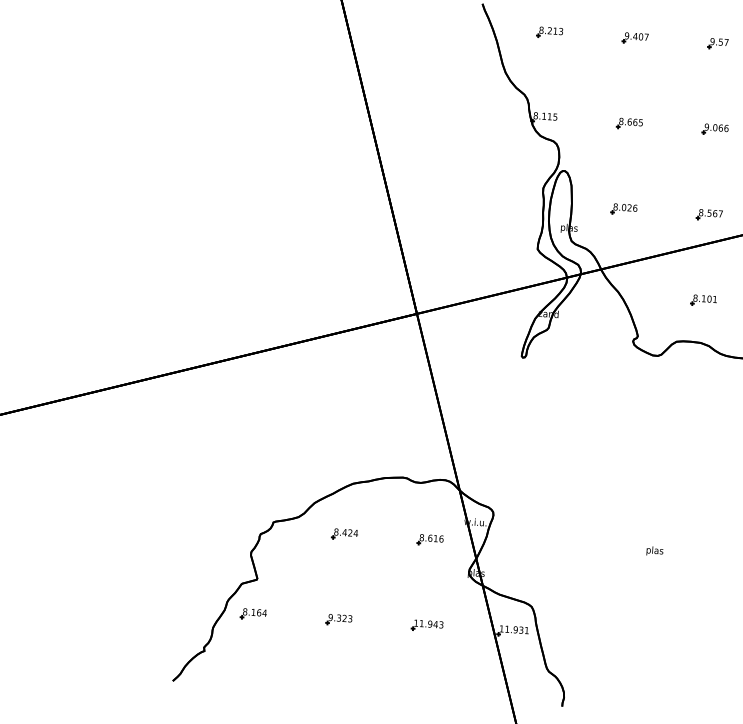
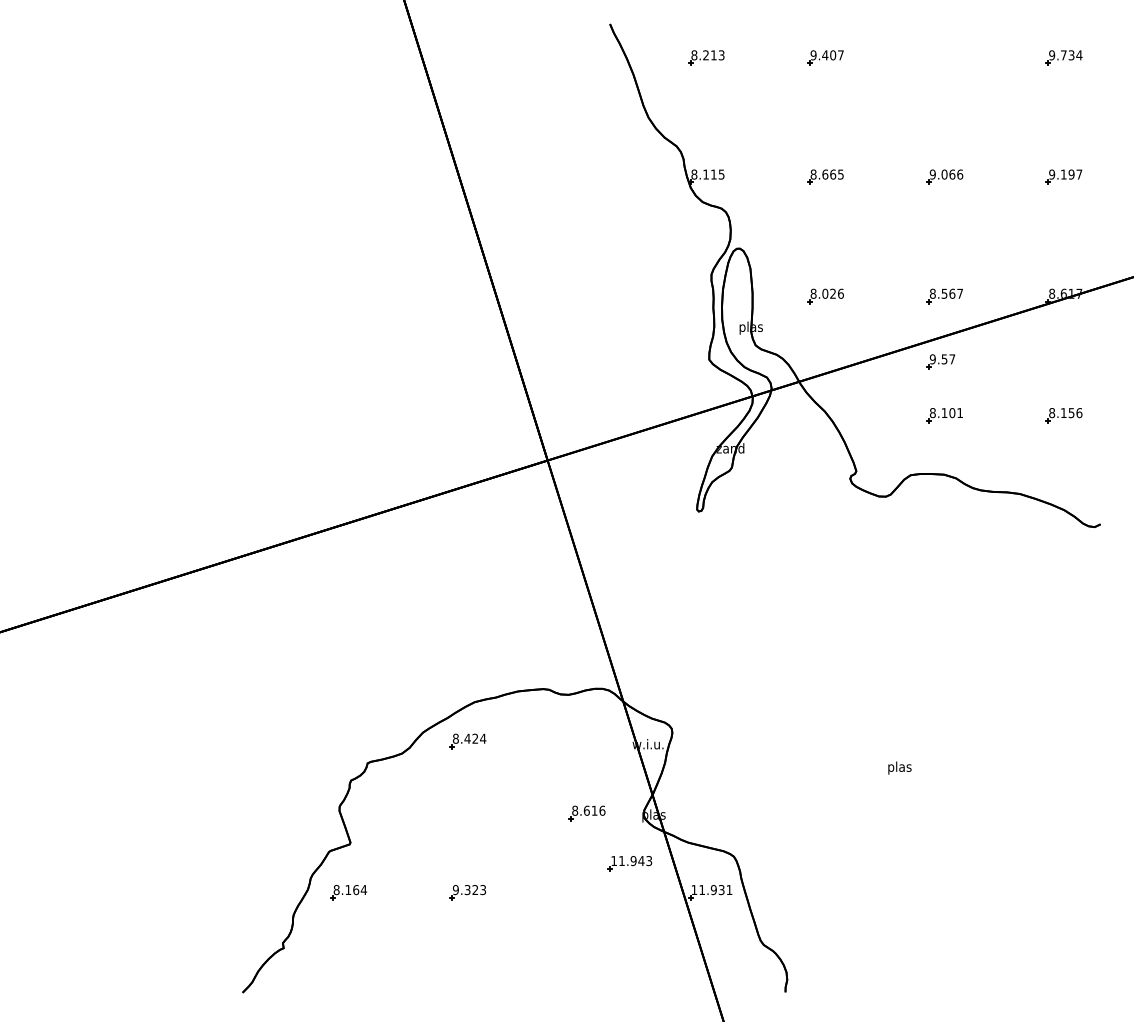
part: (717, 43) -> (940, 361), moved
part: (344, 534) -> (467, 741), moved
part: (429, 540) -> (586, 813), moved
part: (427, 625) -> (629, 863), moved

